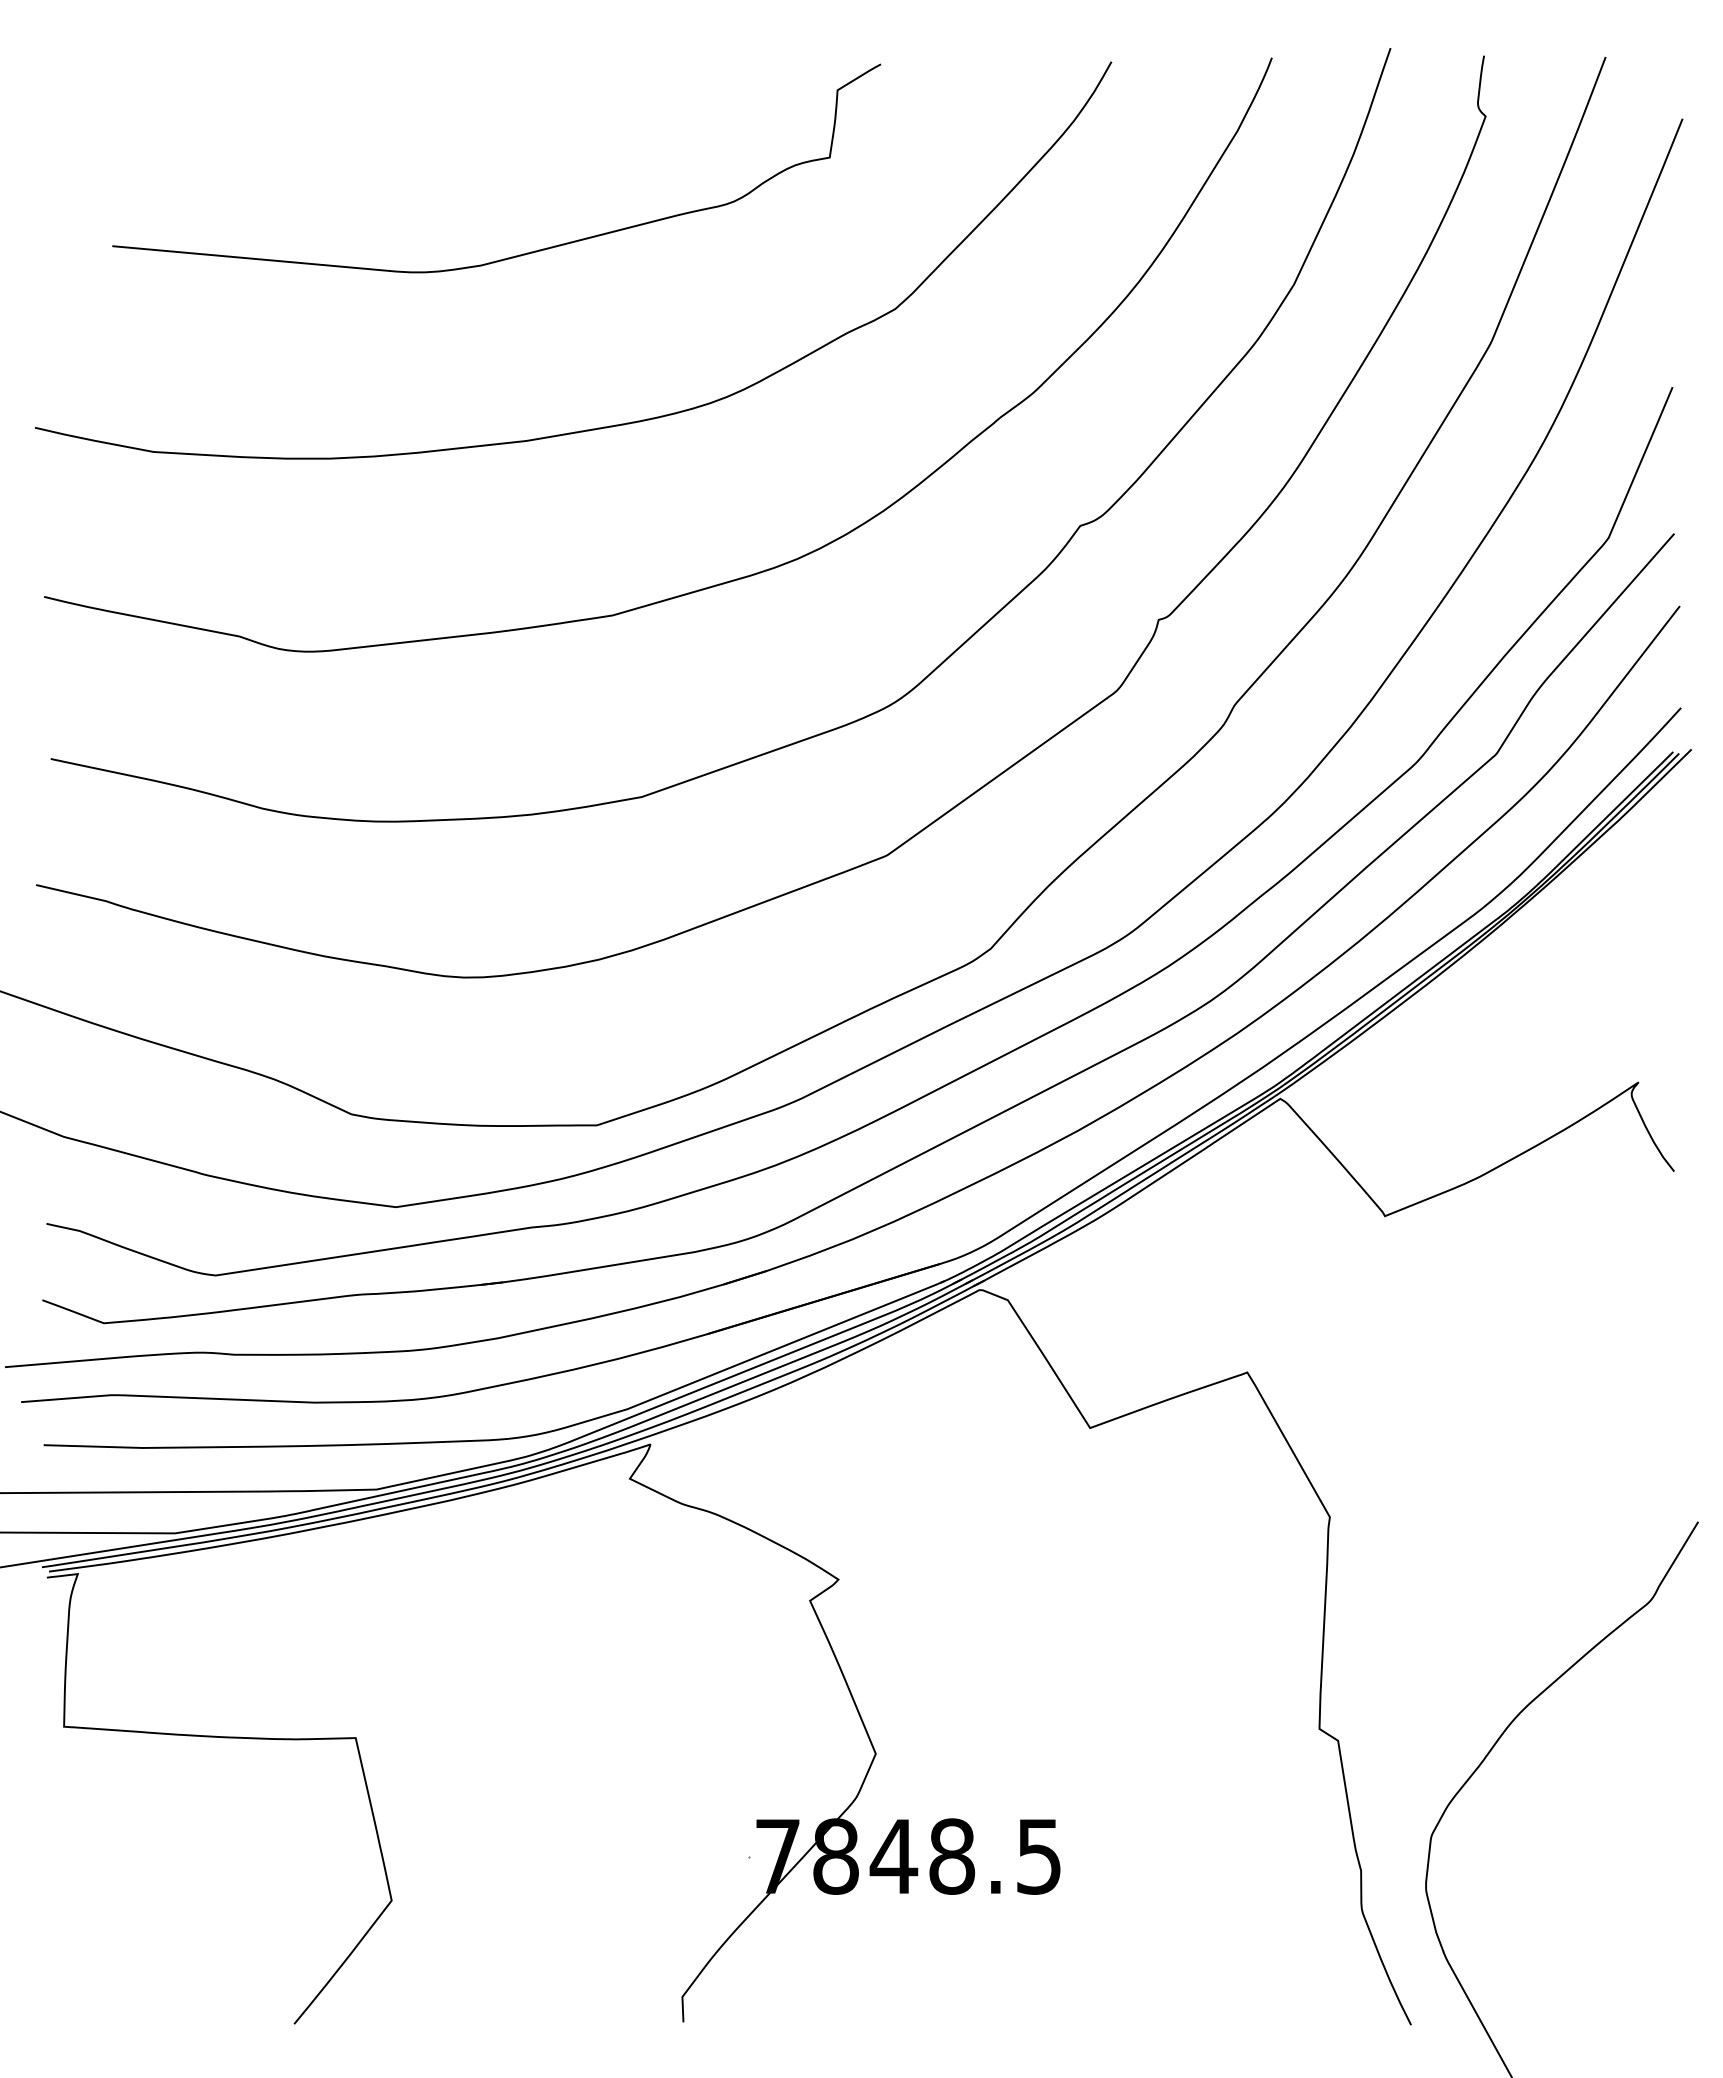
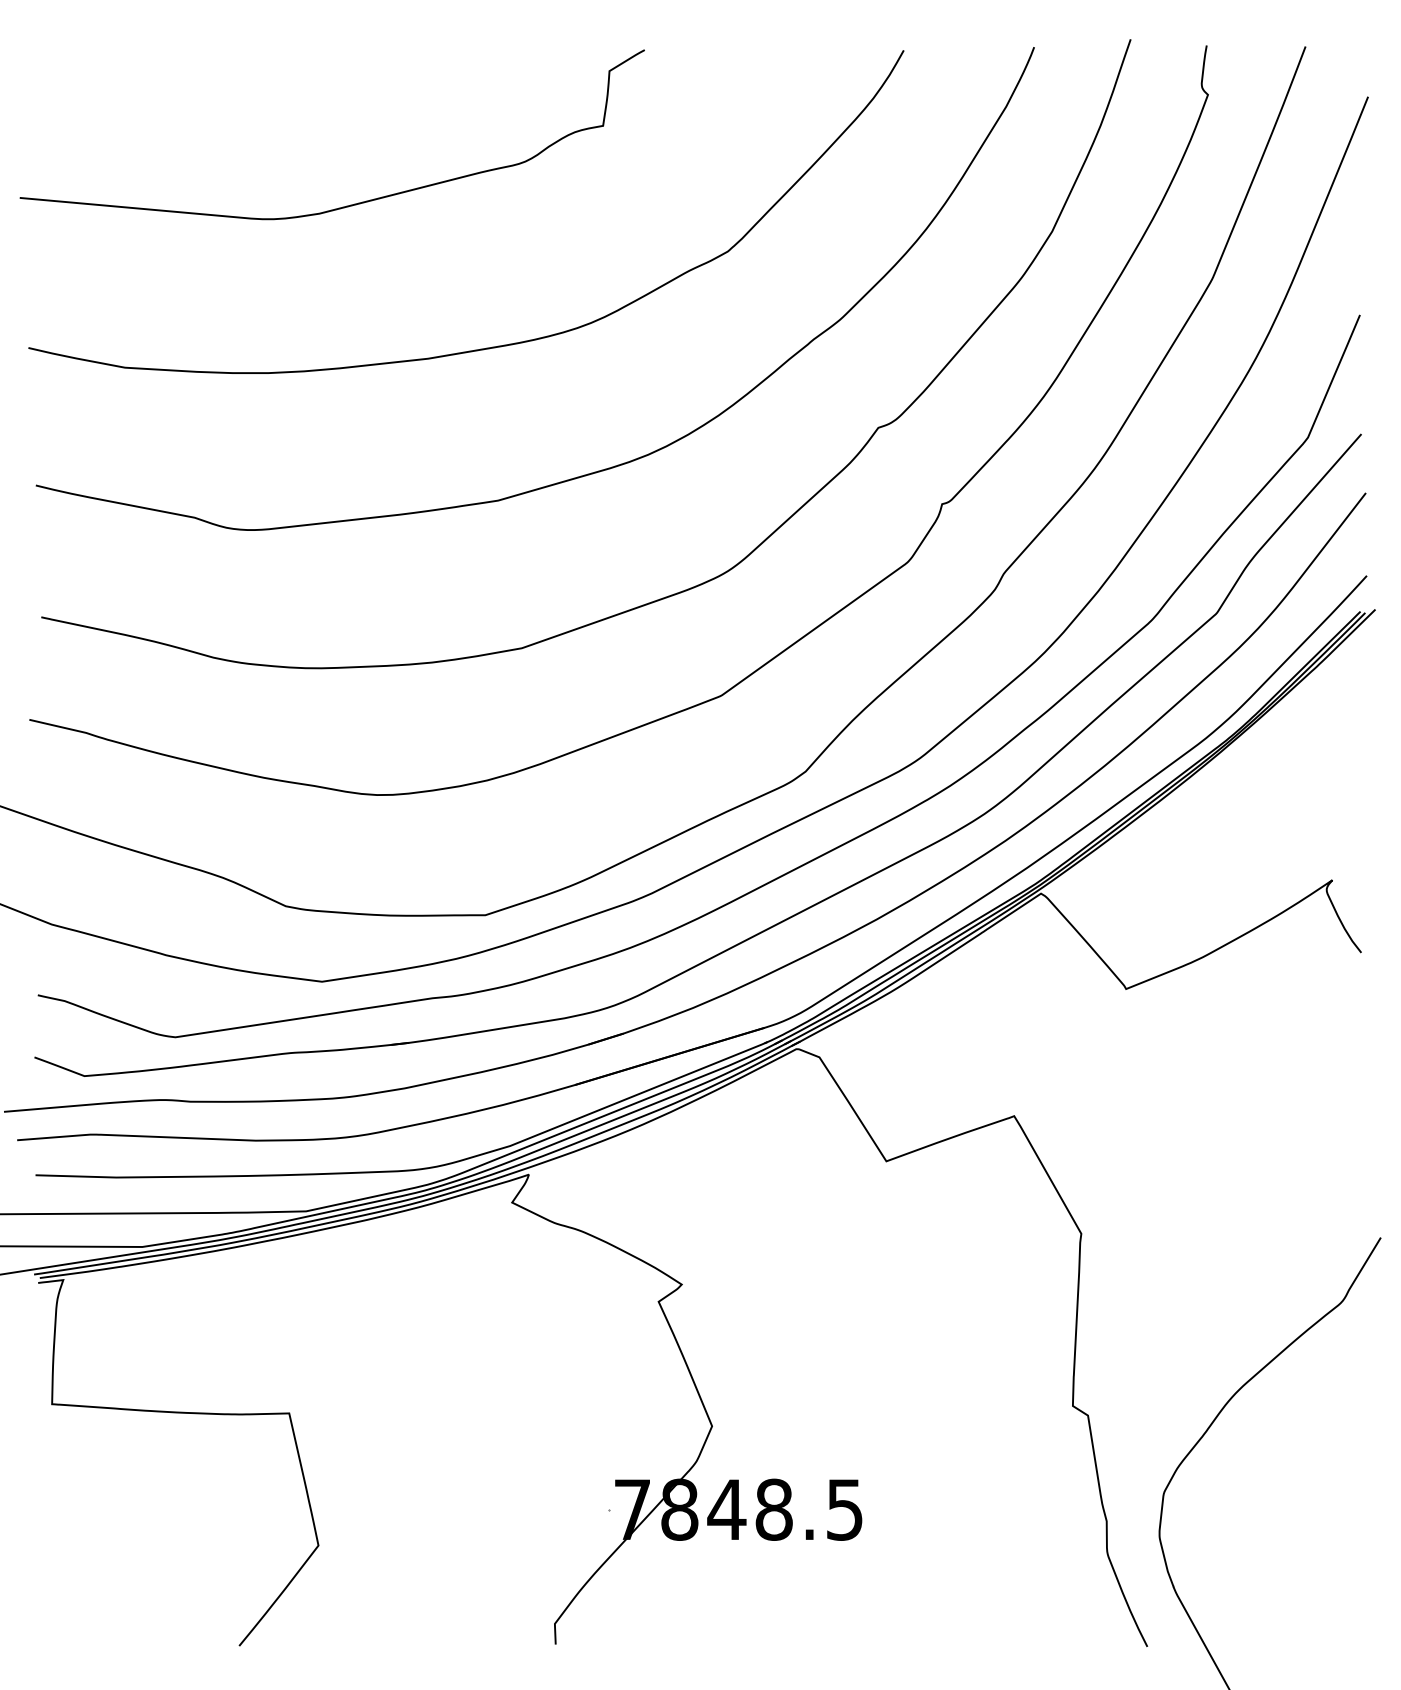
curve: (519, 254) -> (350, 204), moved

